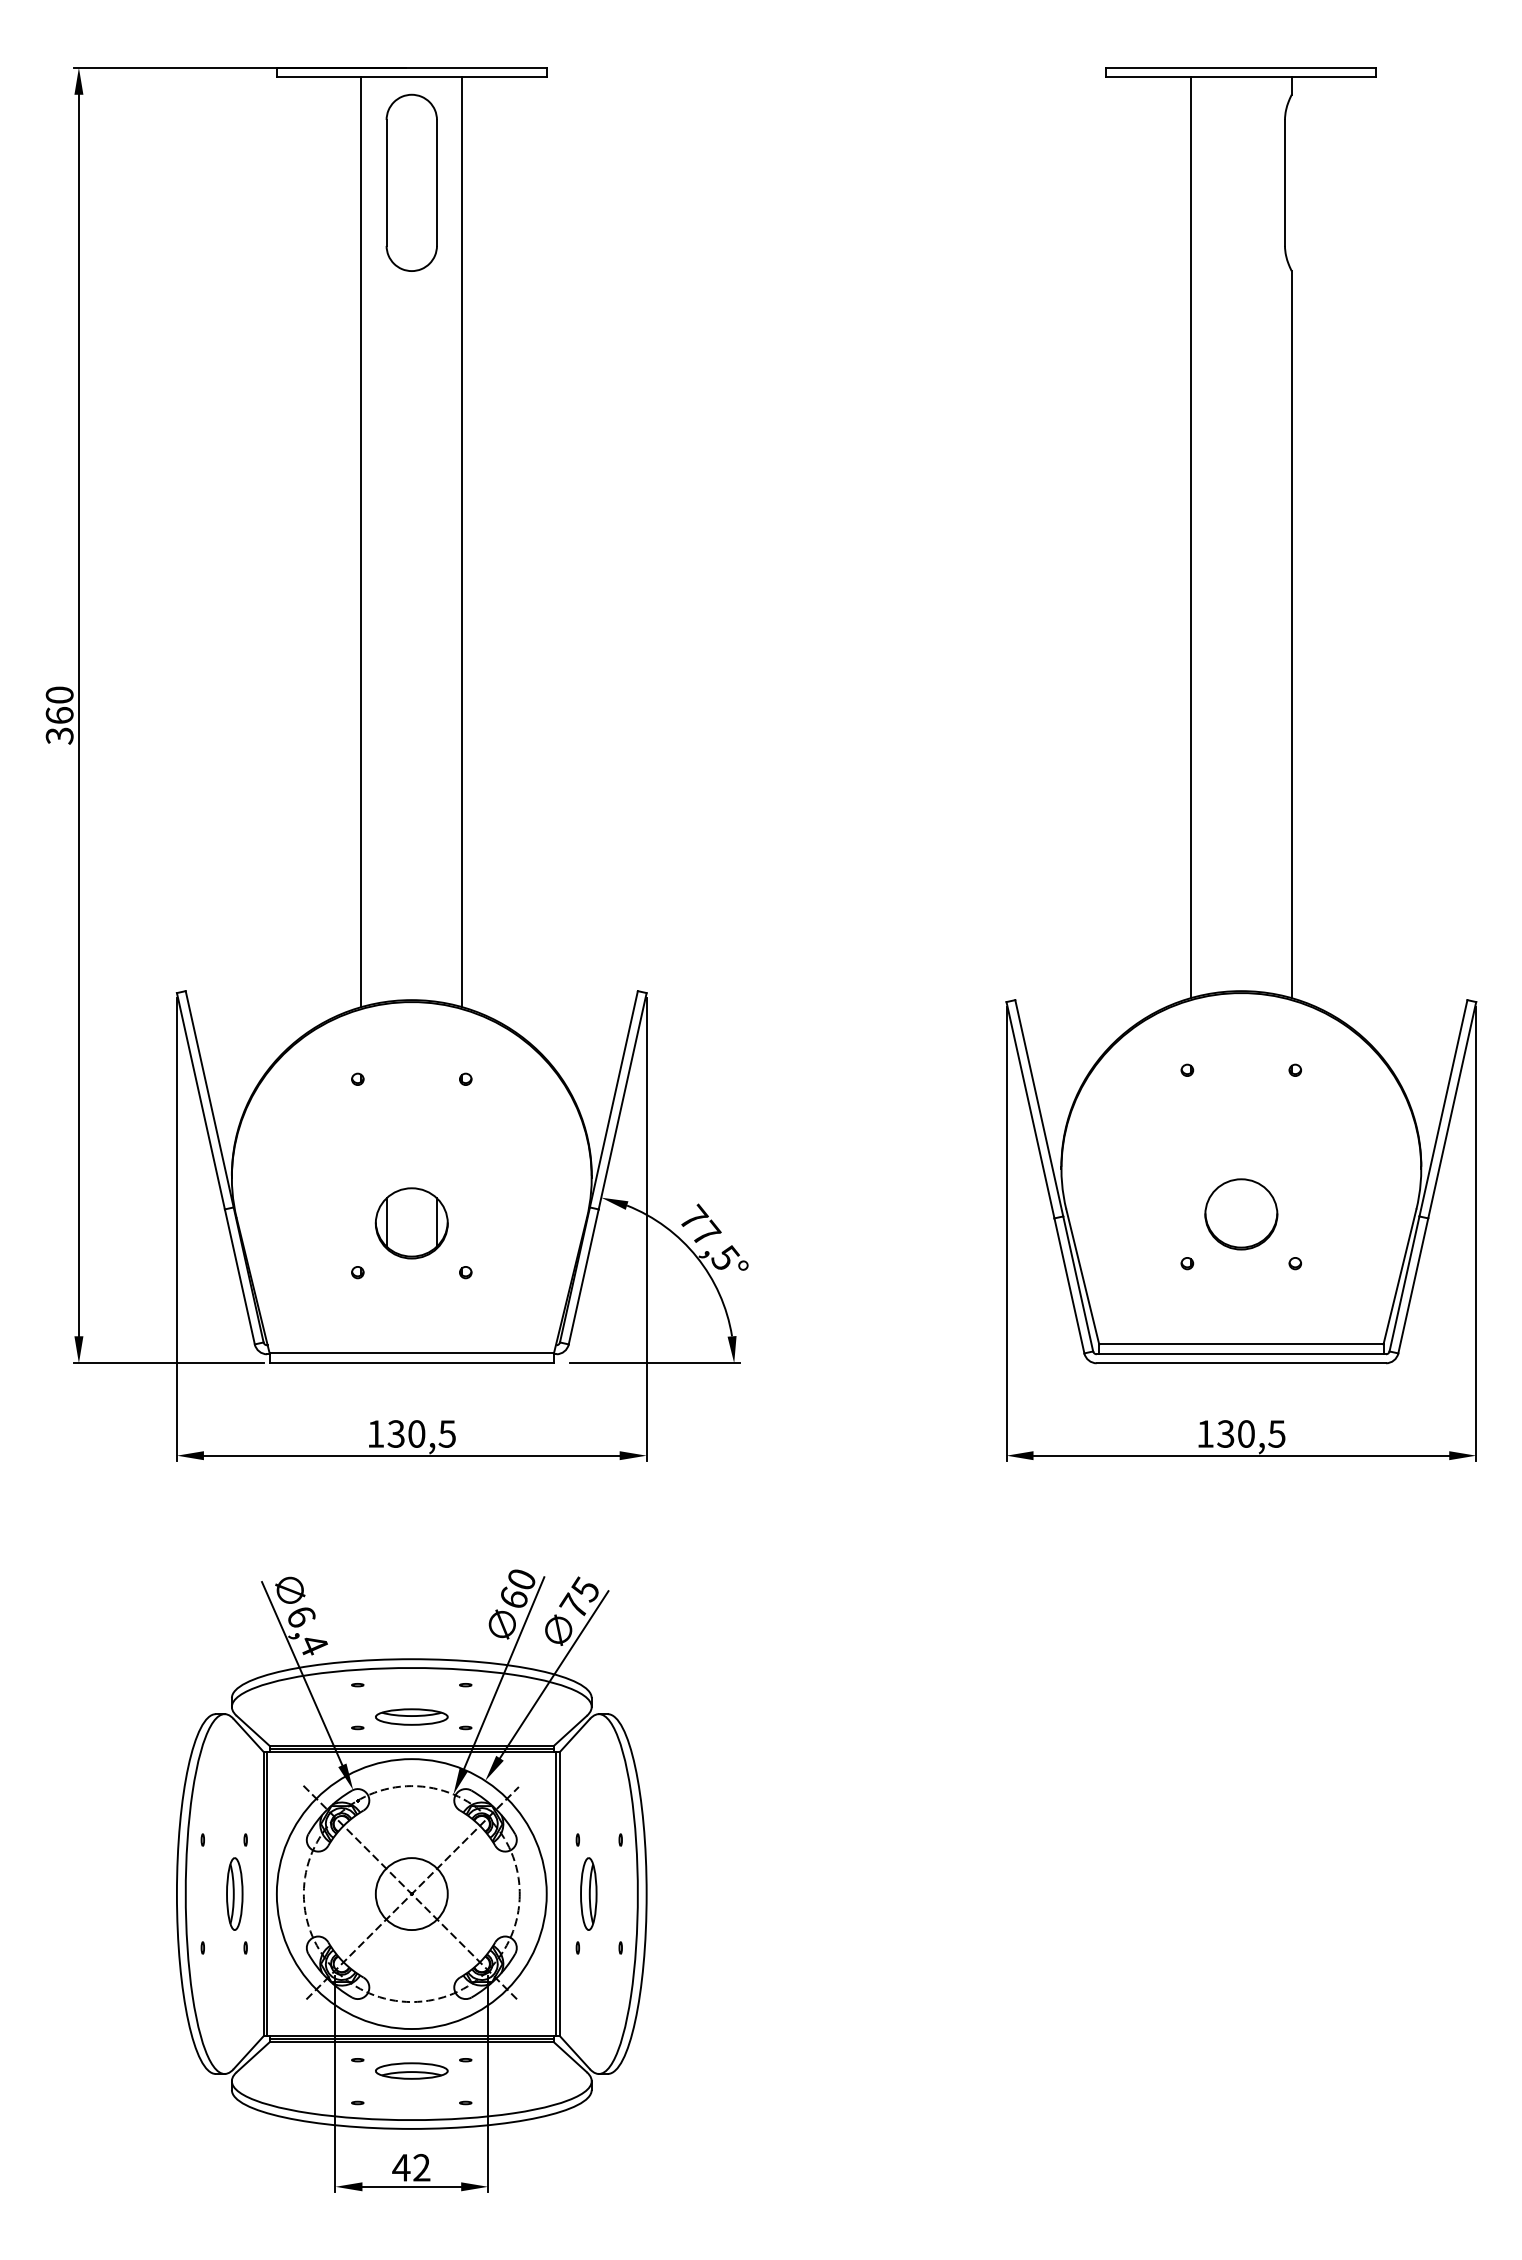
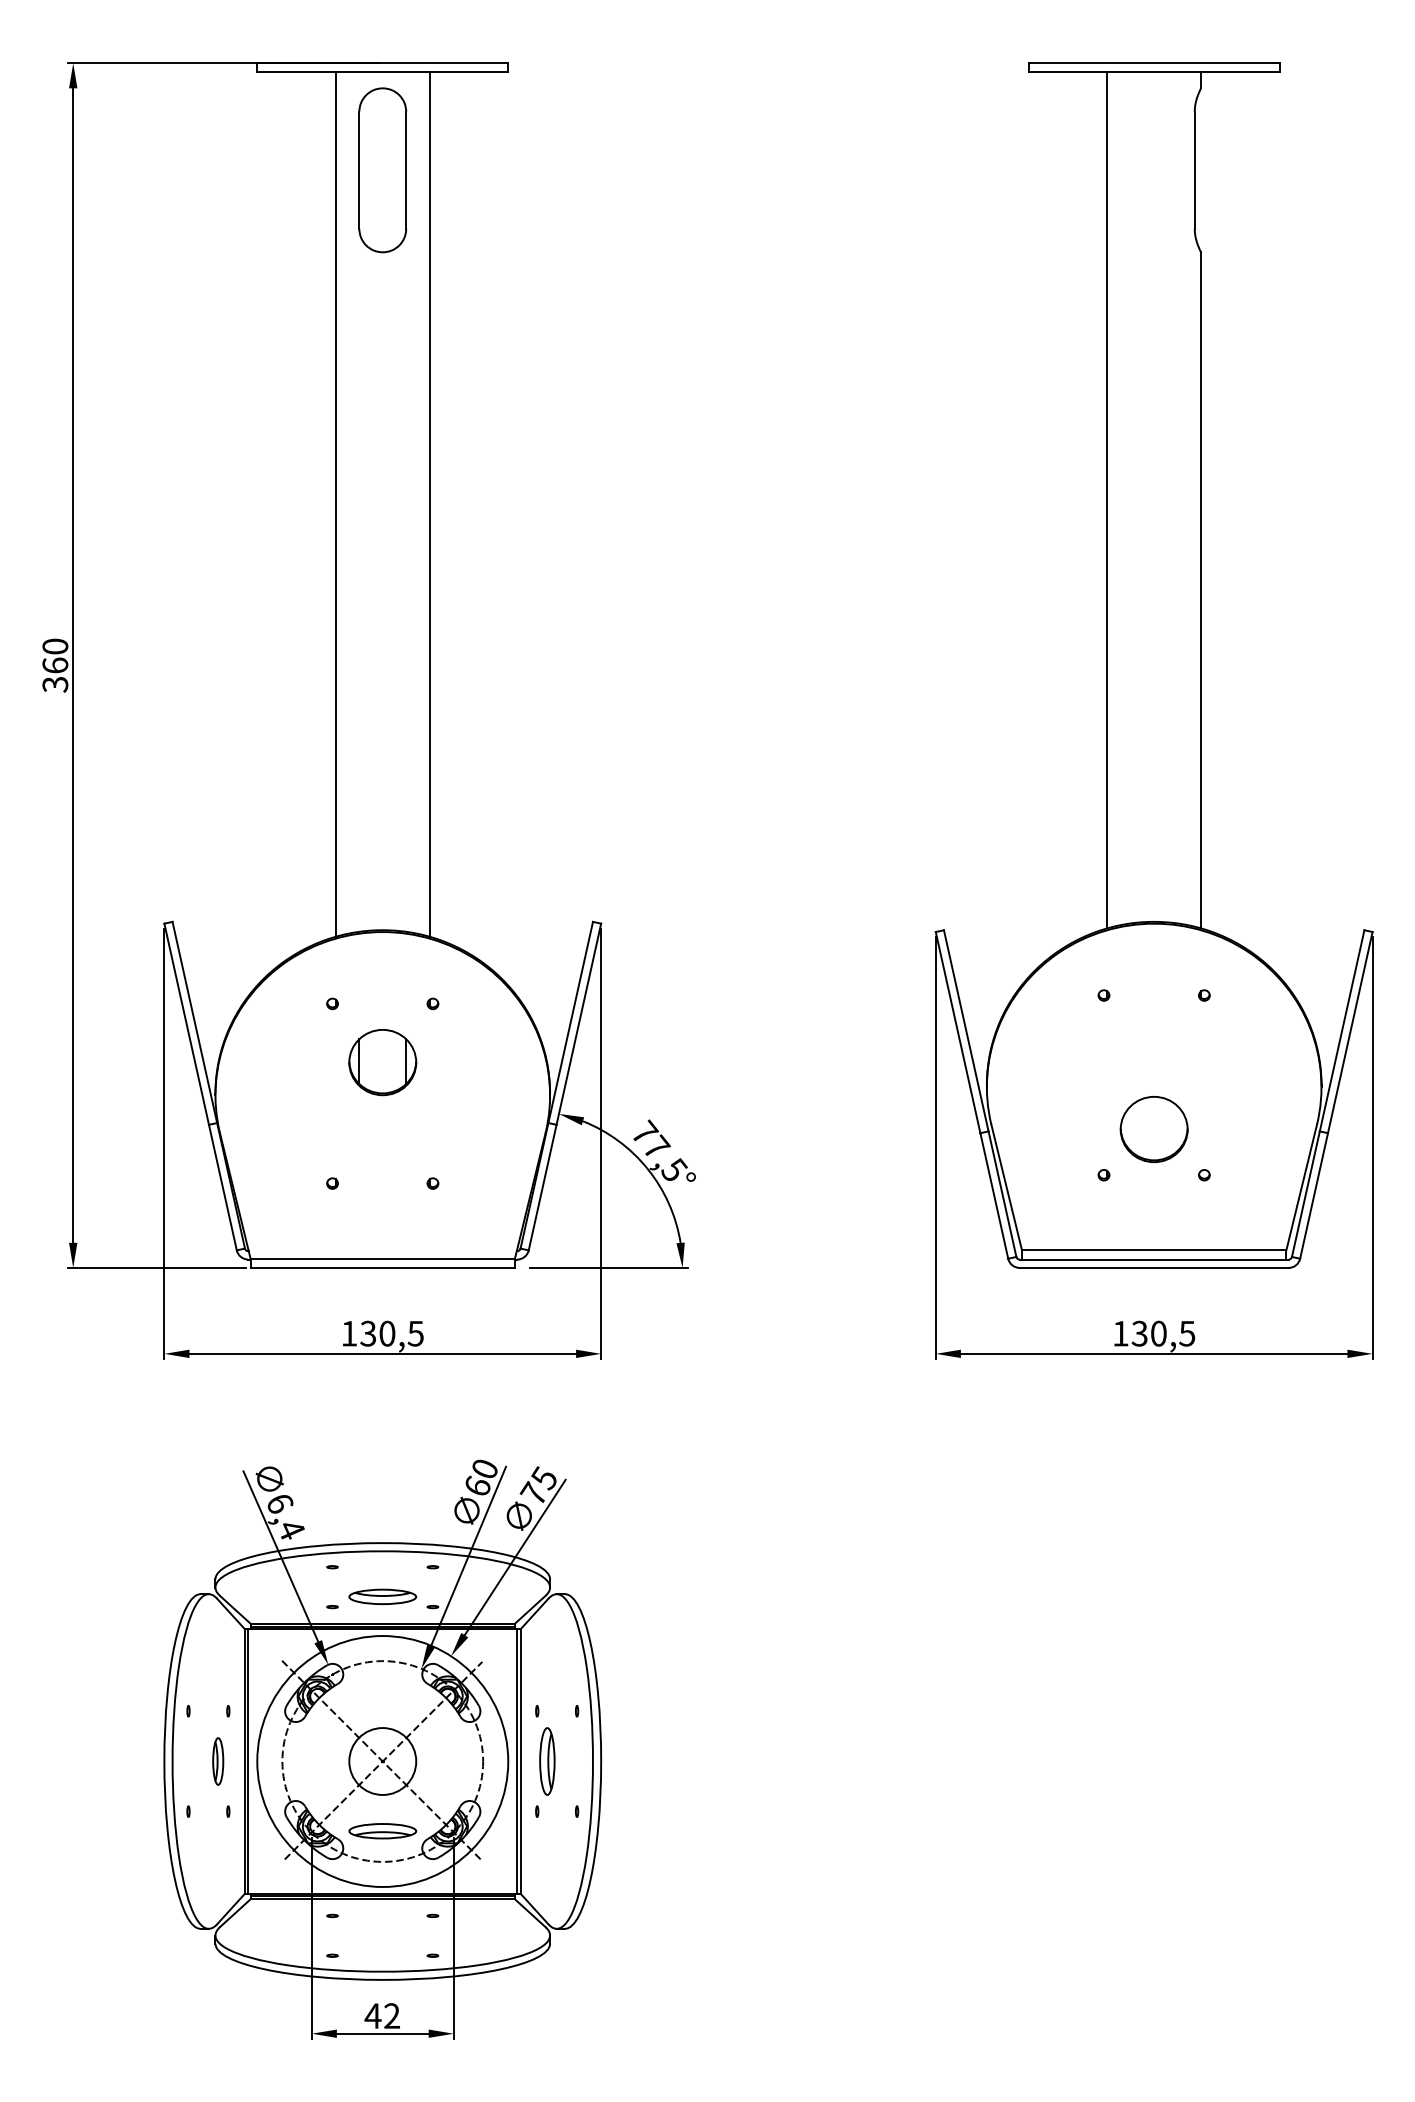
part: (411, 1223) -> (382, 1062), moved
part: (234, 1893) -> (217, 1760), size x0.7
part: (411, 2070) -> (382, 1830), moved

